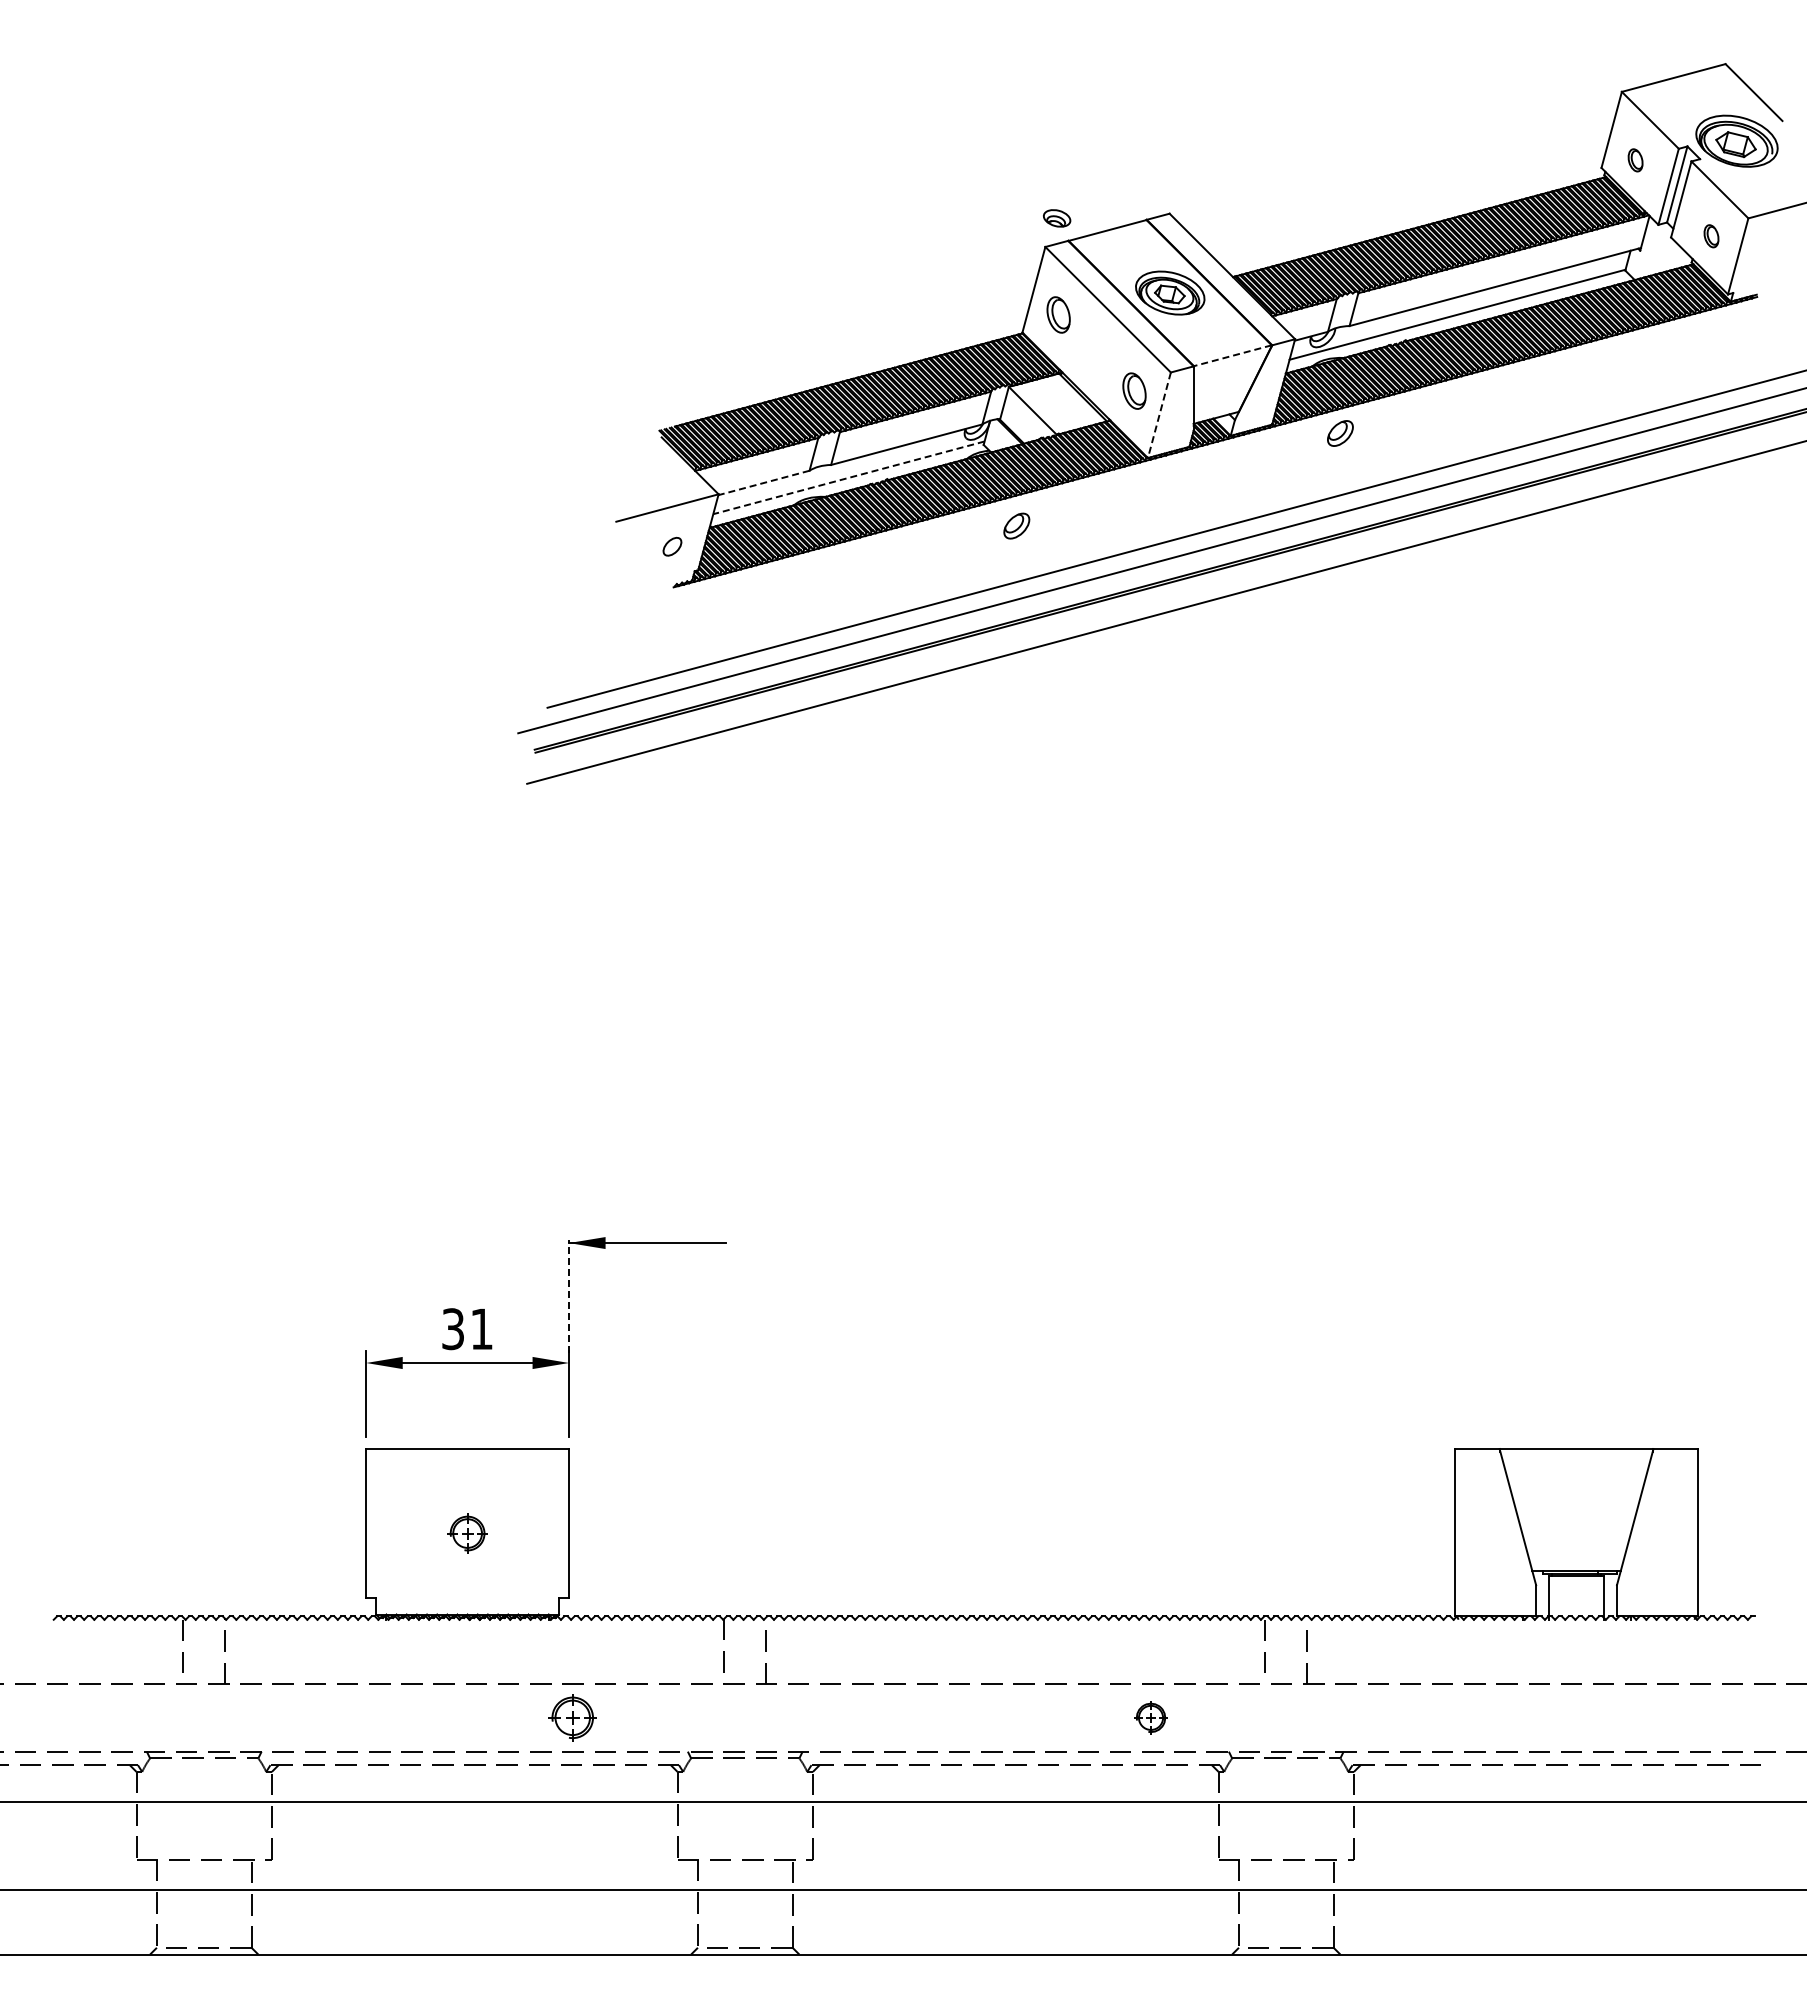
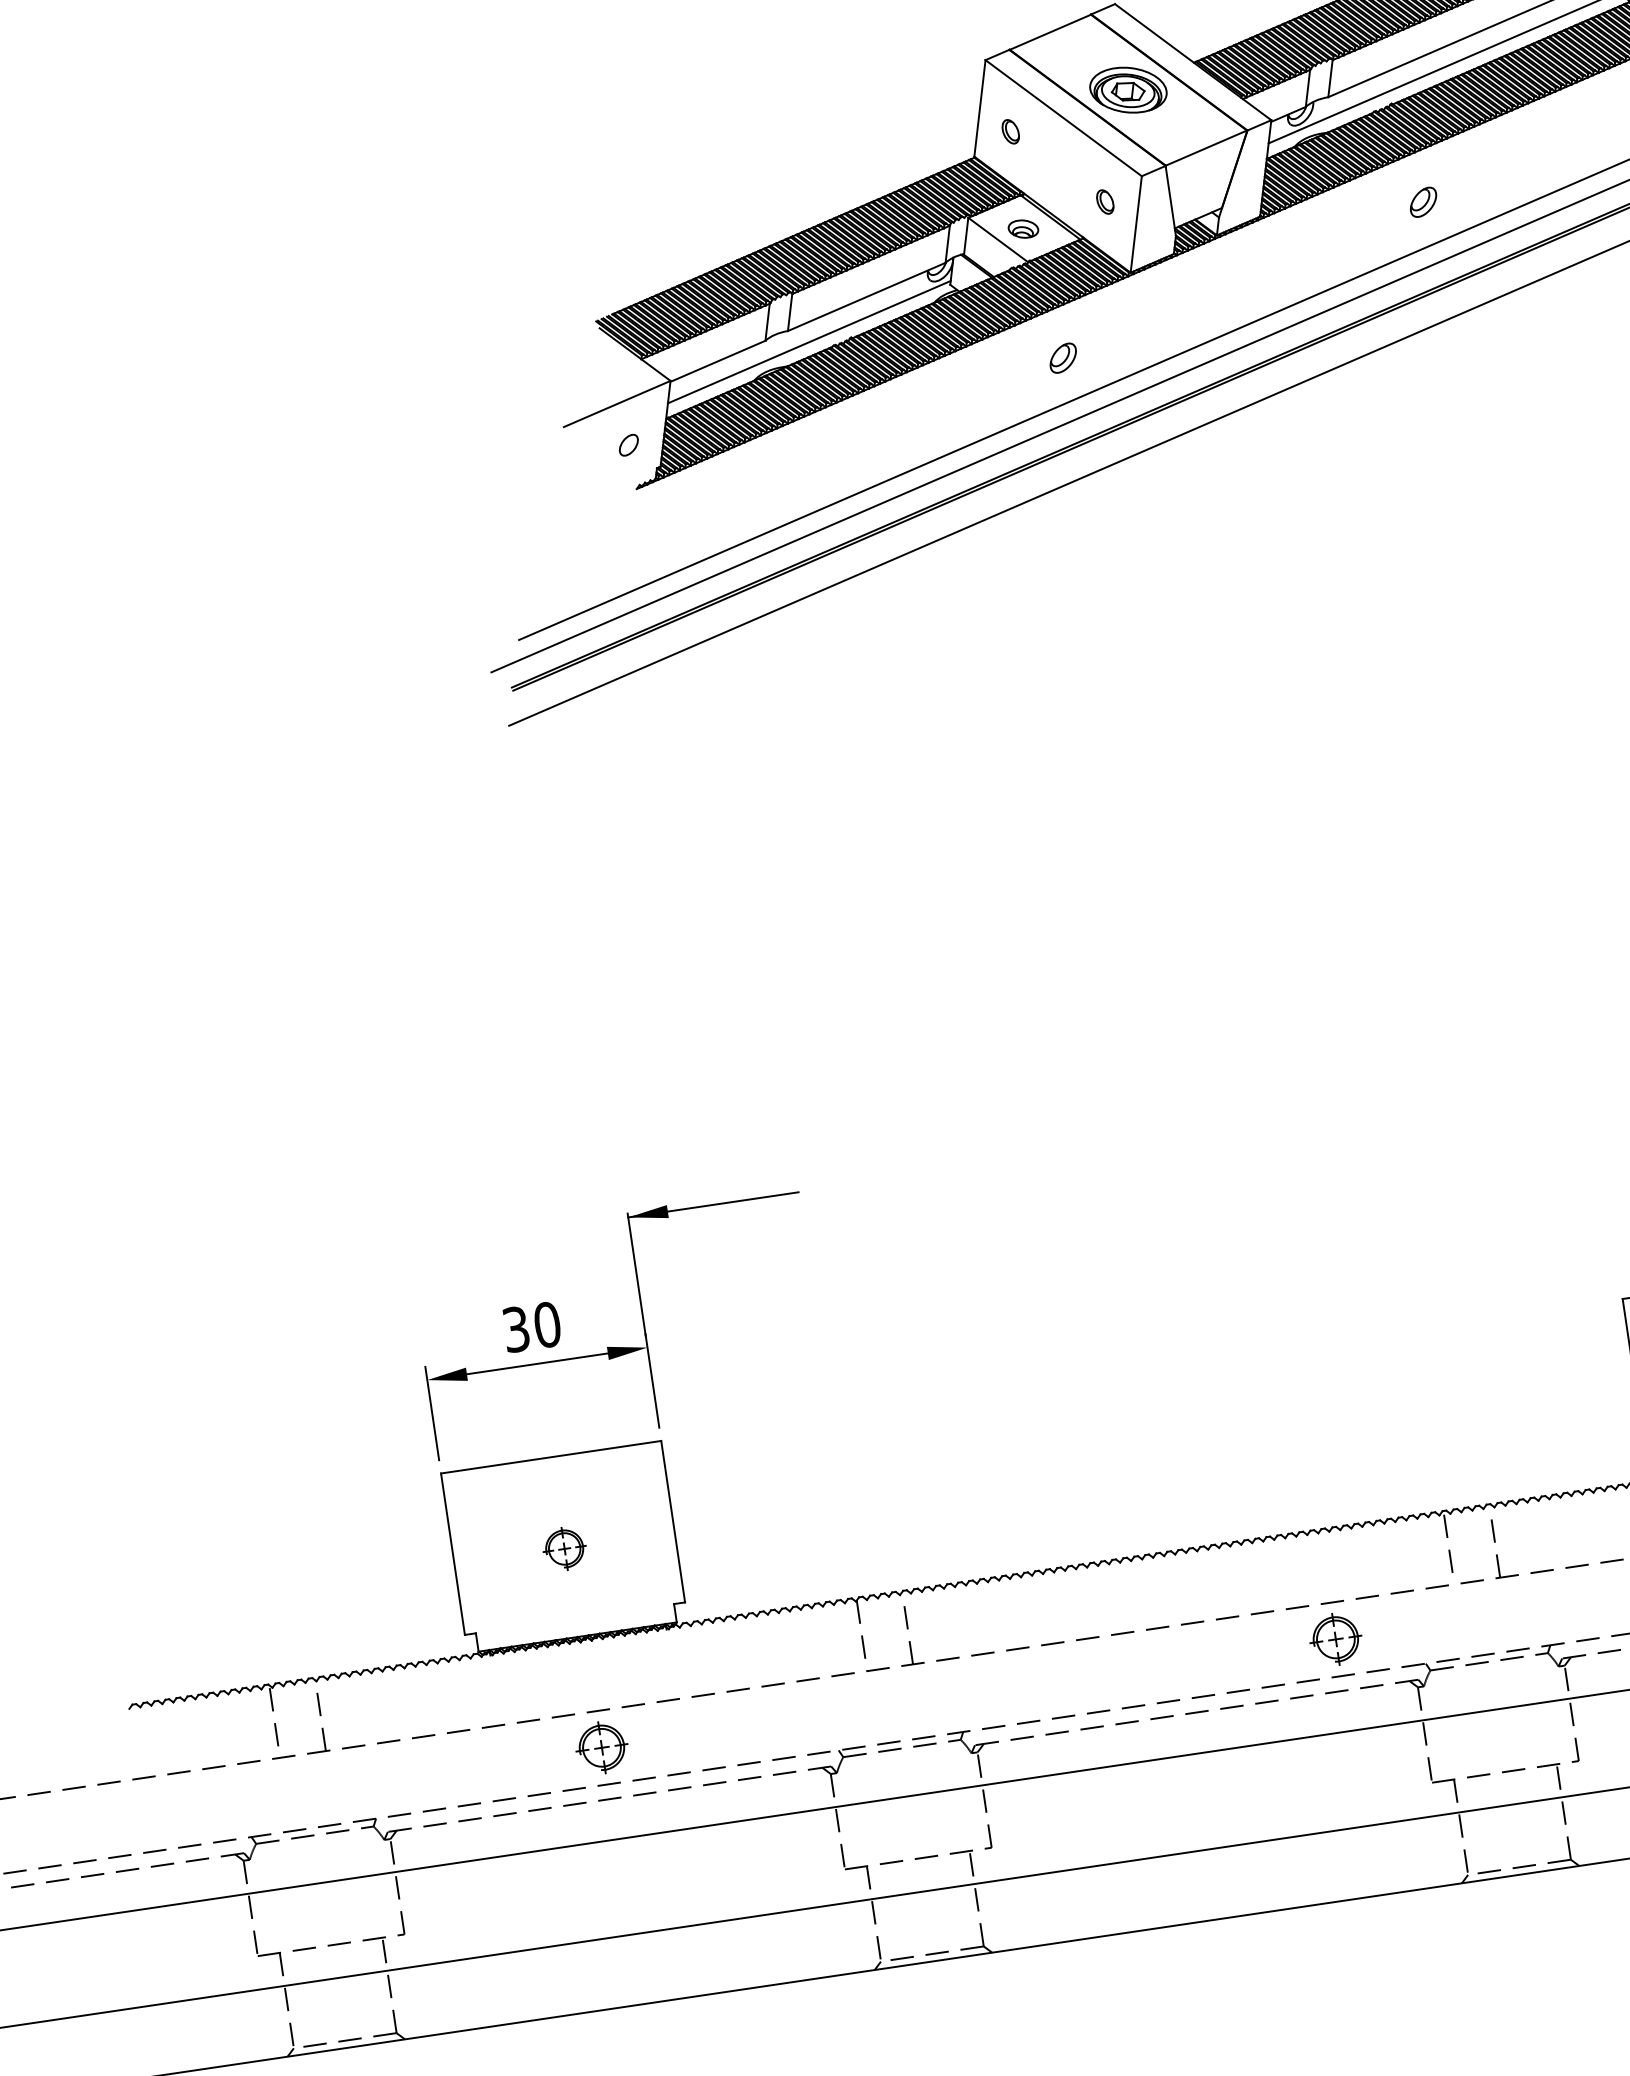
part: (1057, 218) -> (1023, 229), moved
part: (1058, 314) -> (1010, 131), size x0.62
line: (1232, 355) -> (1205, 147), dashed -> solid
part: (1134, 390) -> (1105, 201), size x0.62
line: (1159, 415) -> (1136, 224), dashed -> solid
part: (1340, 433) -> (1423, 202), moved
line: (848, 477) -> (808, 341), dashed -> solid
line: (763, 483) -> (717, 361), dashed -> solid
part: (1016, 525) -> (1062, 357), moved
line: (569, 1296) -> (637, 1275), dashed -> solid
text: (481, 1329) -> (547, 1325), 31 -> 30
part: (572, 1717) -> (601, 1747), moved
part: (1150, 1717) -> (1335, 1639), size x1.43

